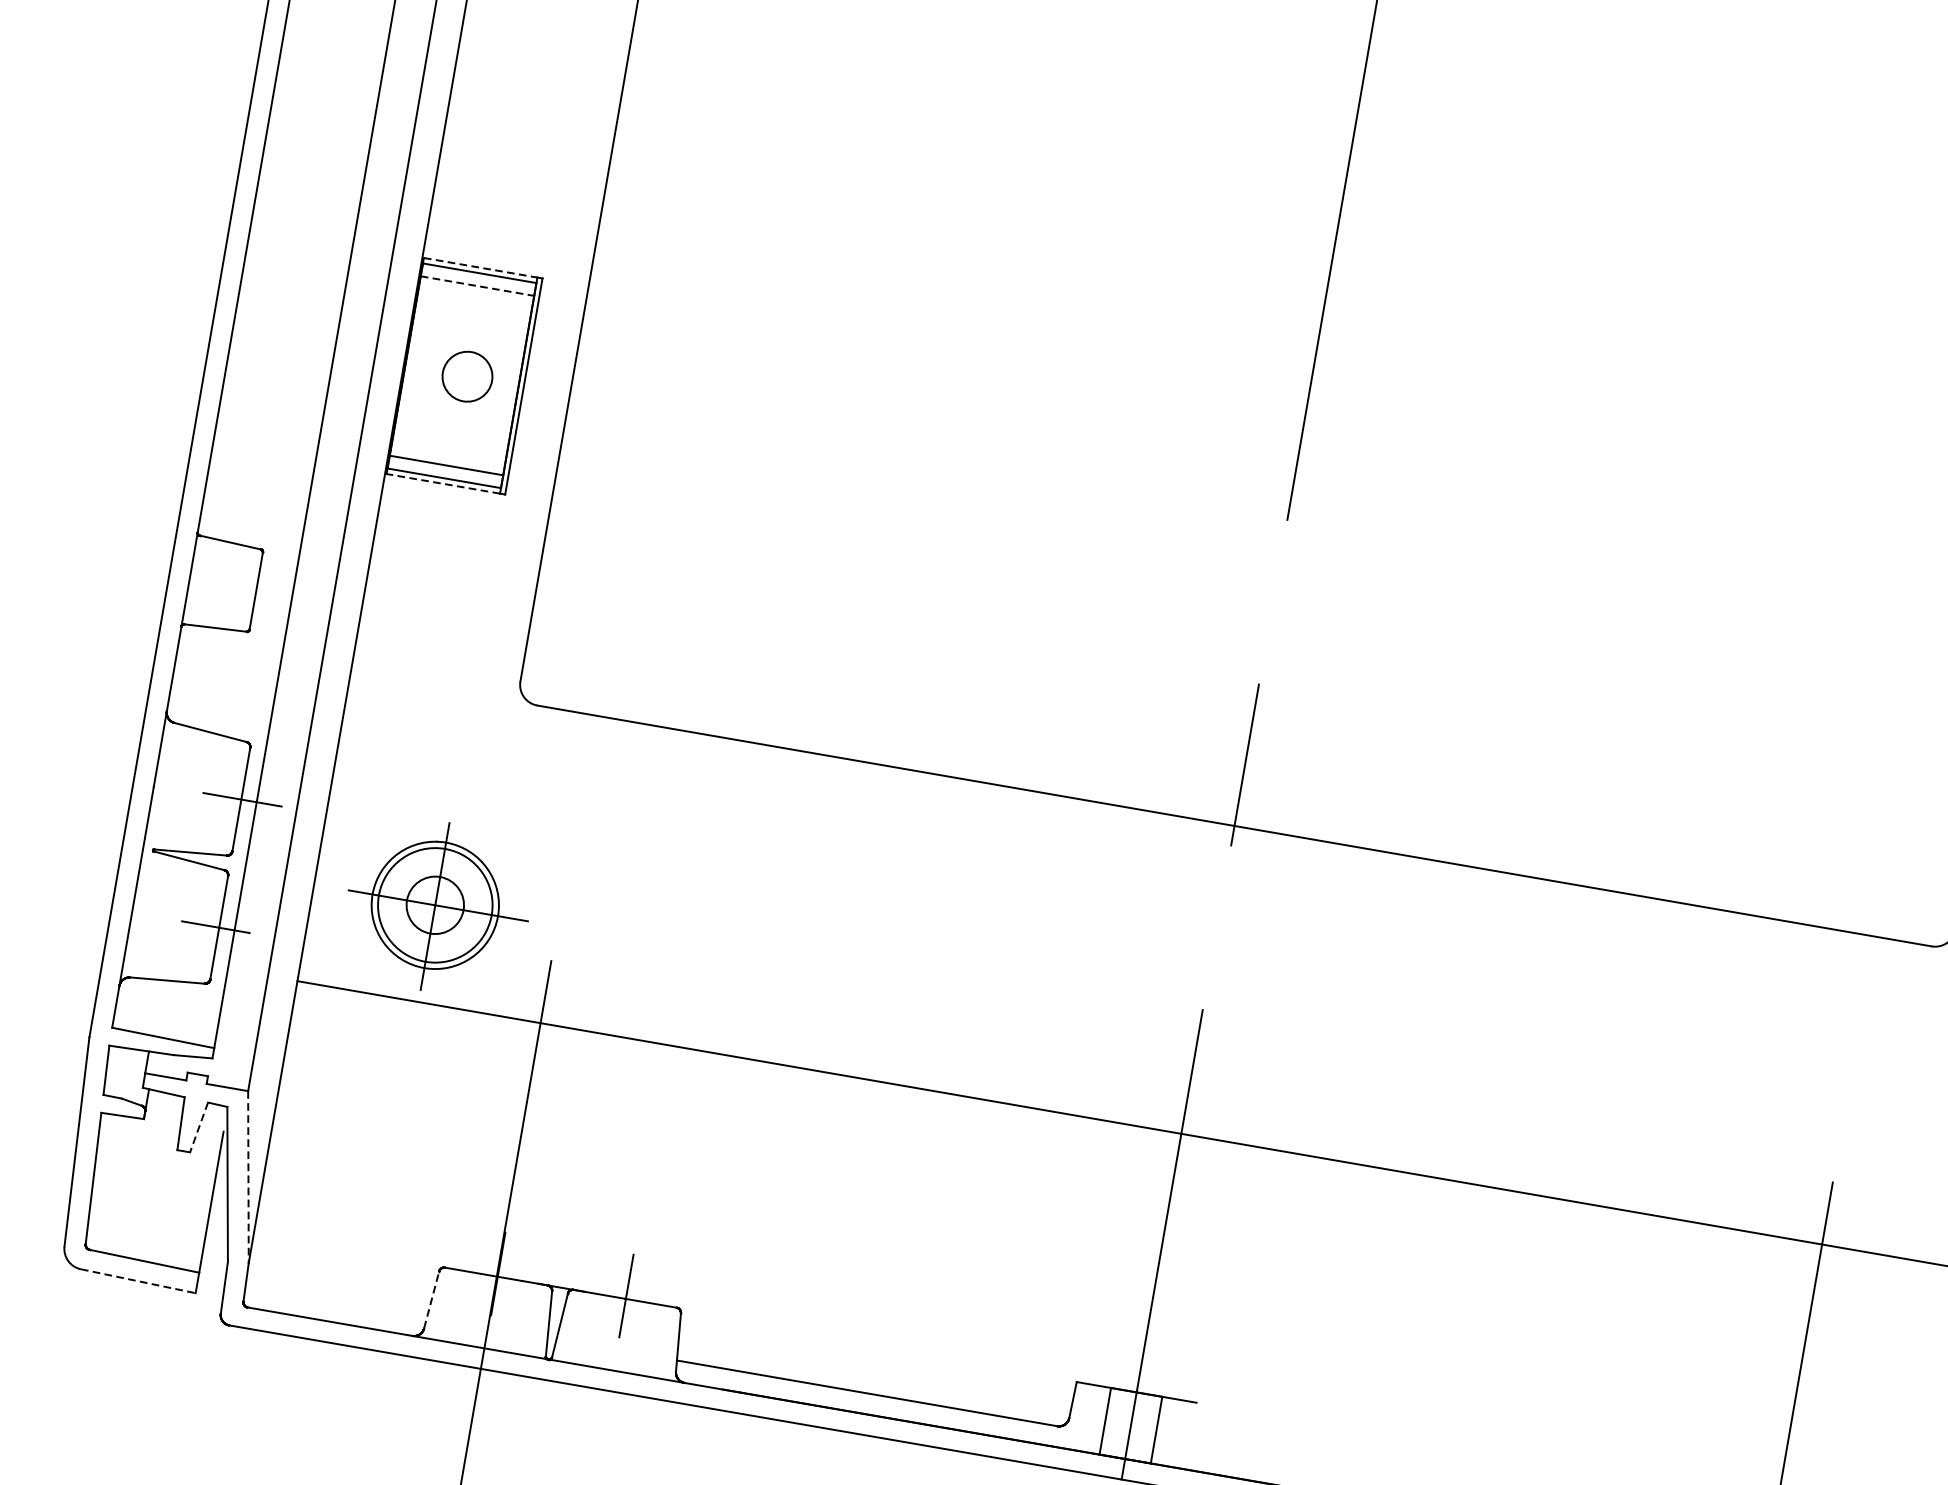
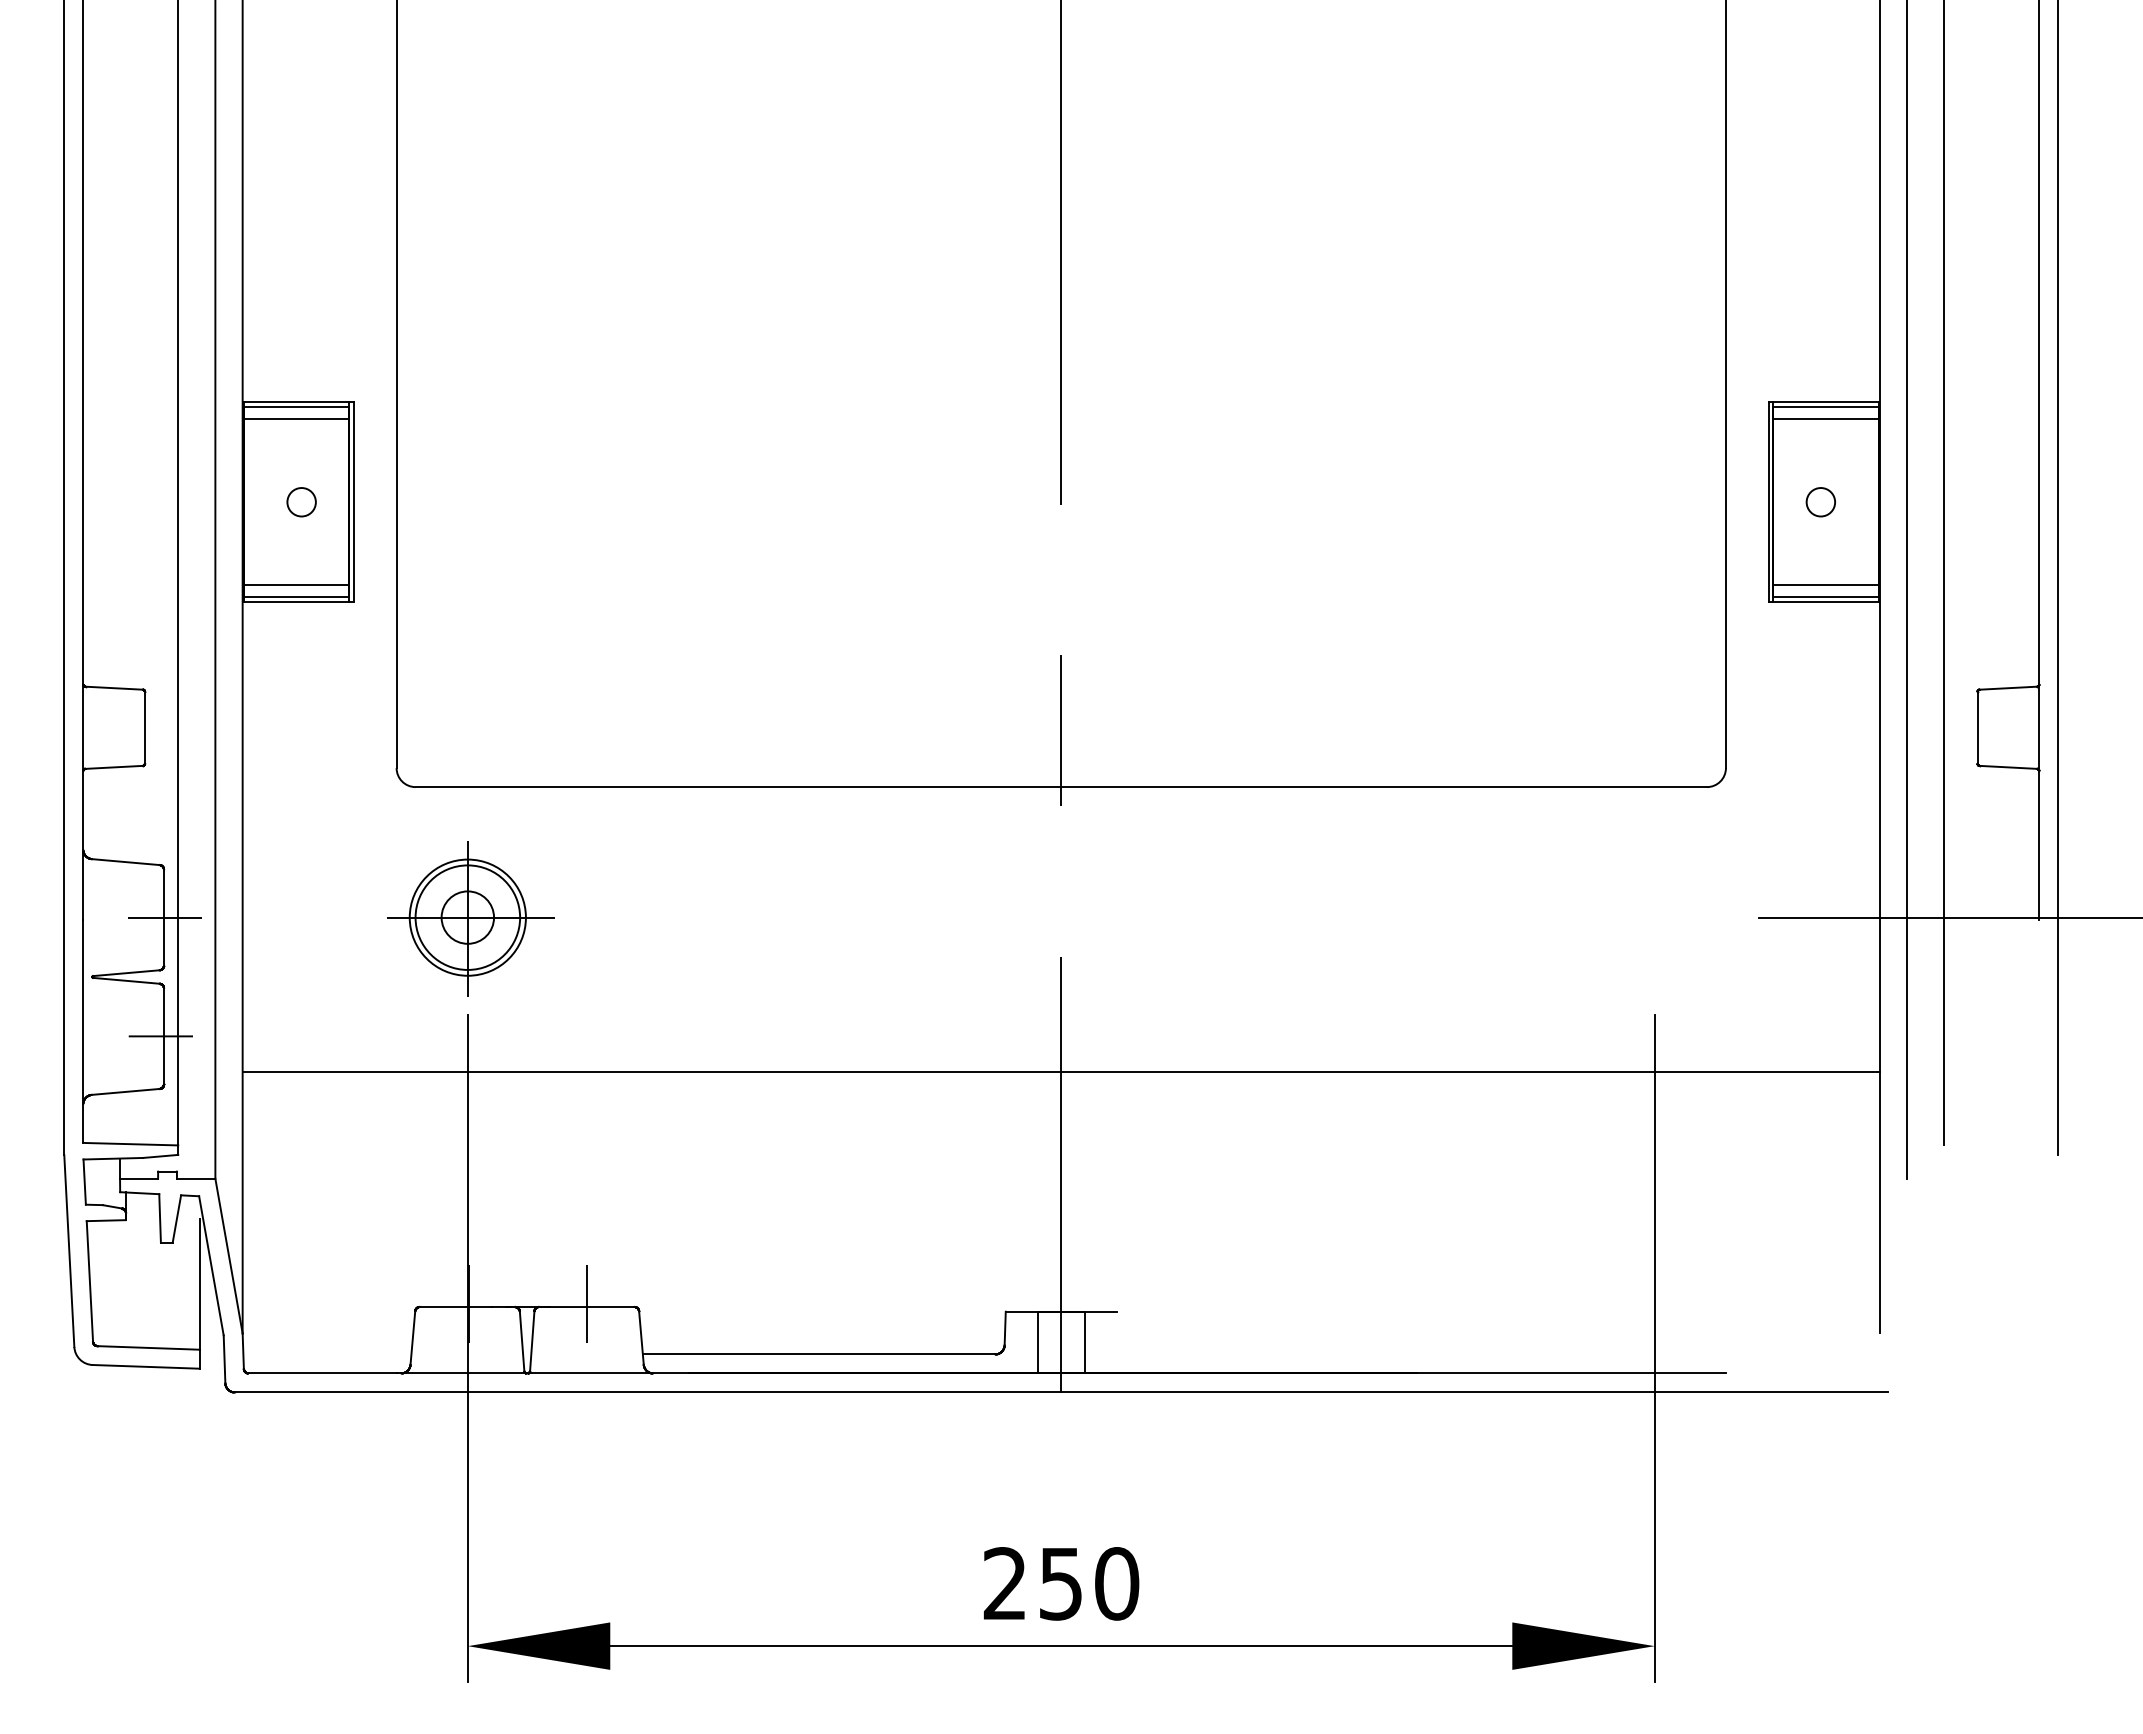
line: (480, 268) -> (296, 402), dashed -> solid
line: (477, 286) -> (296, 419), dashed -> solid
circle: (467, 376) -> (301, 502), size x0.62
line: (443, 484) -> (296, 602), dashed -> solid
part: (438, 906) -> (470, 918), moved
line: (198, 1127) -> (176, 1219), dashed -> solid
line: (248, 1177) -> (229, 1256), dashed -> solid
line: (138, 1280) -> (146, 1366), dashed -> solid
line: (431, 1300) -> (412, 1338), dashed -> solid

